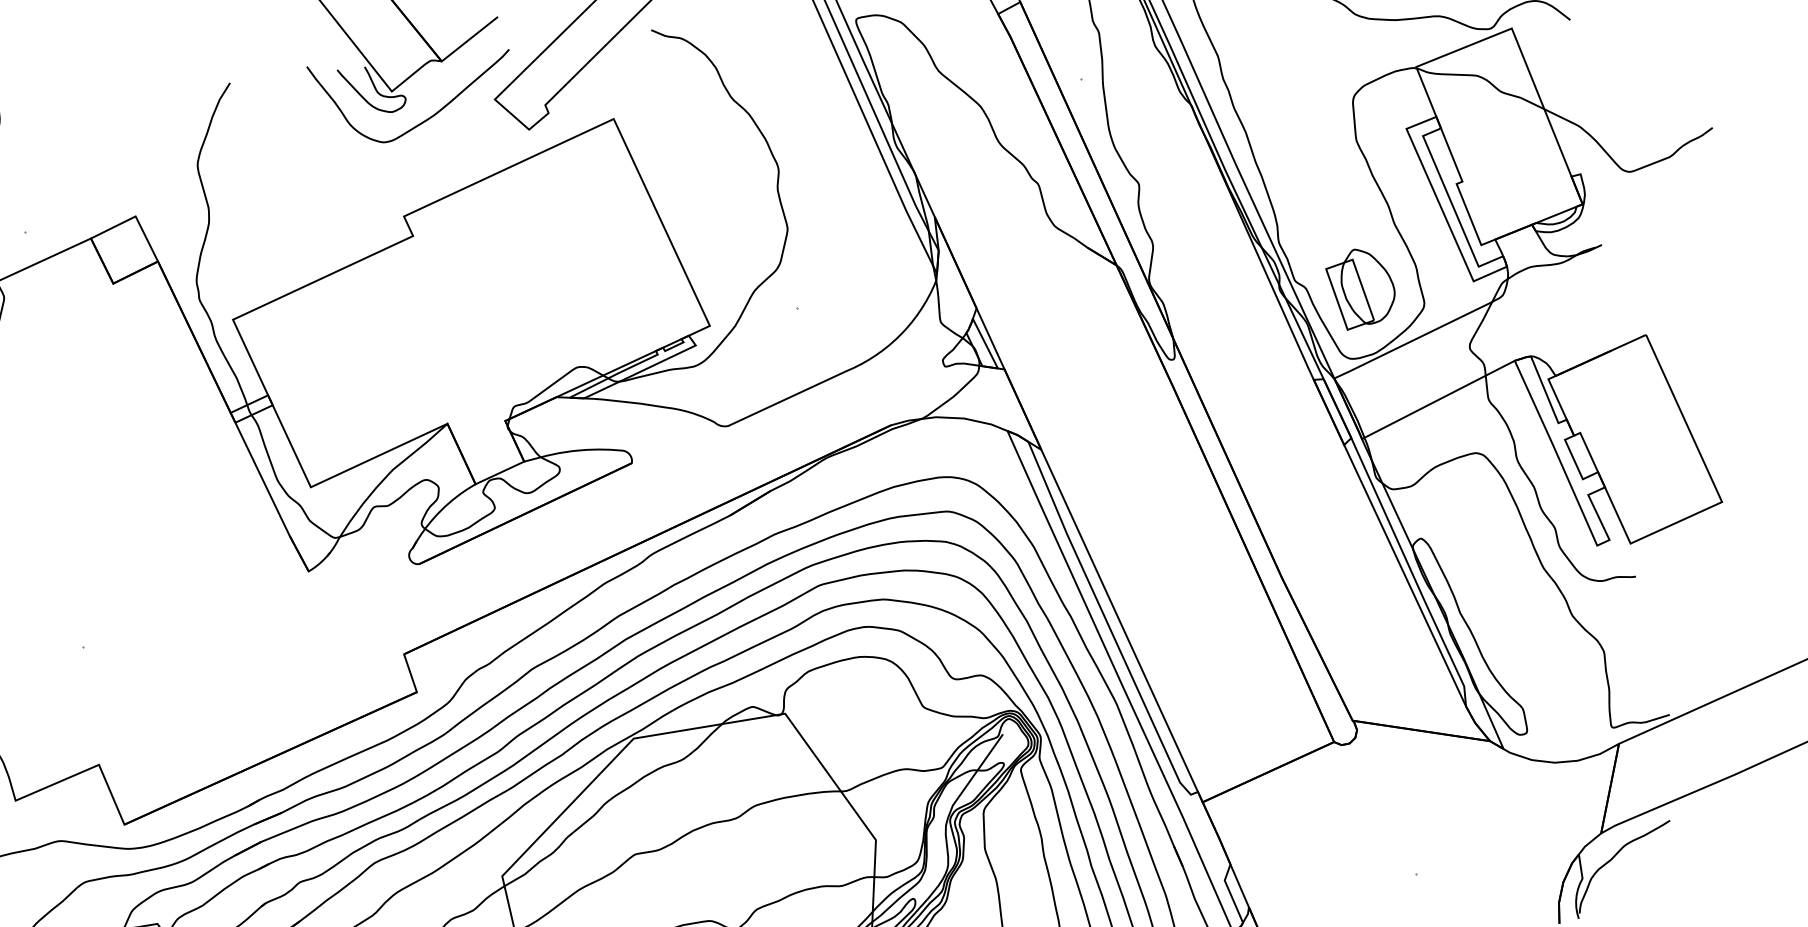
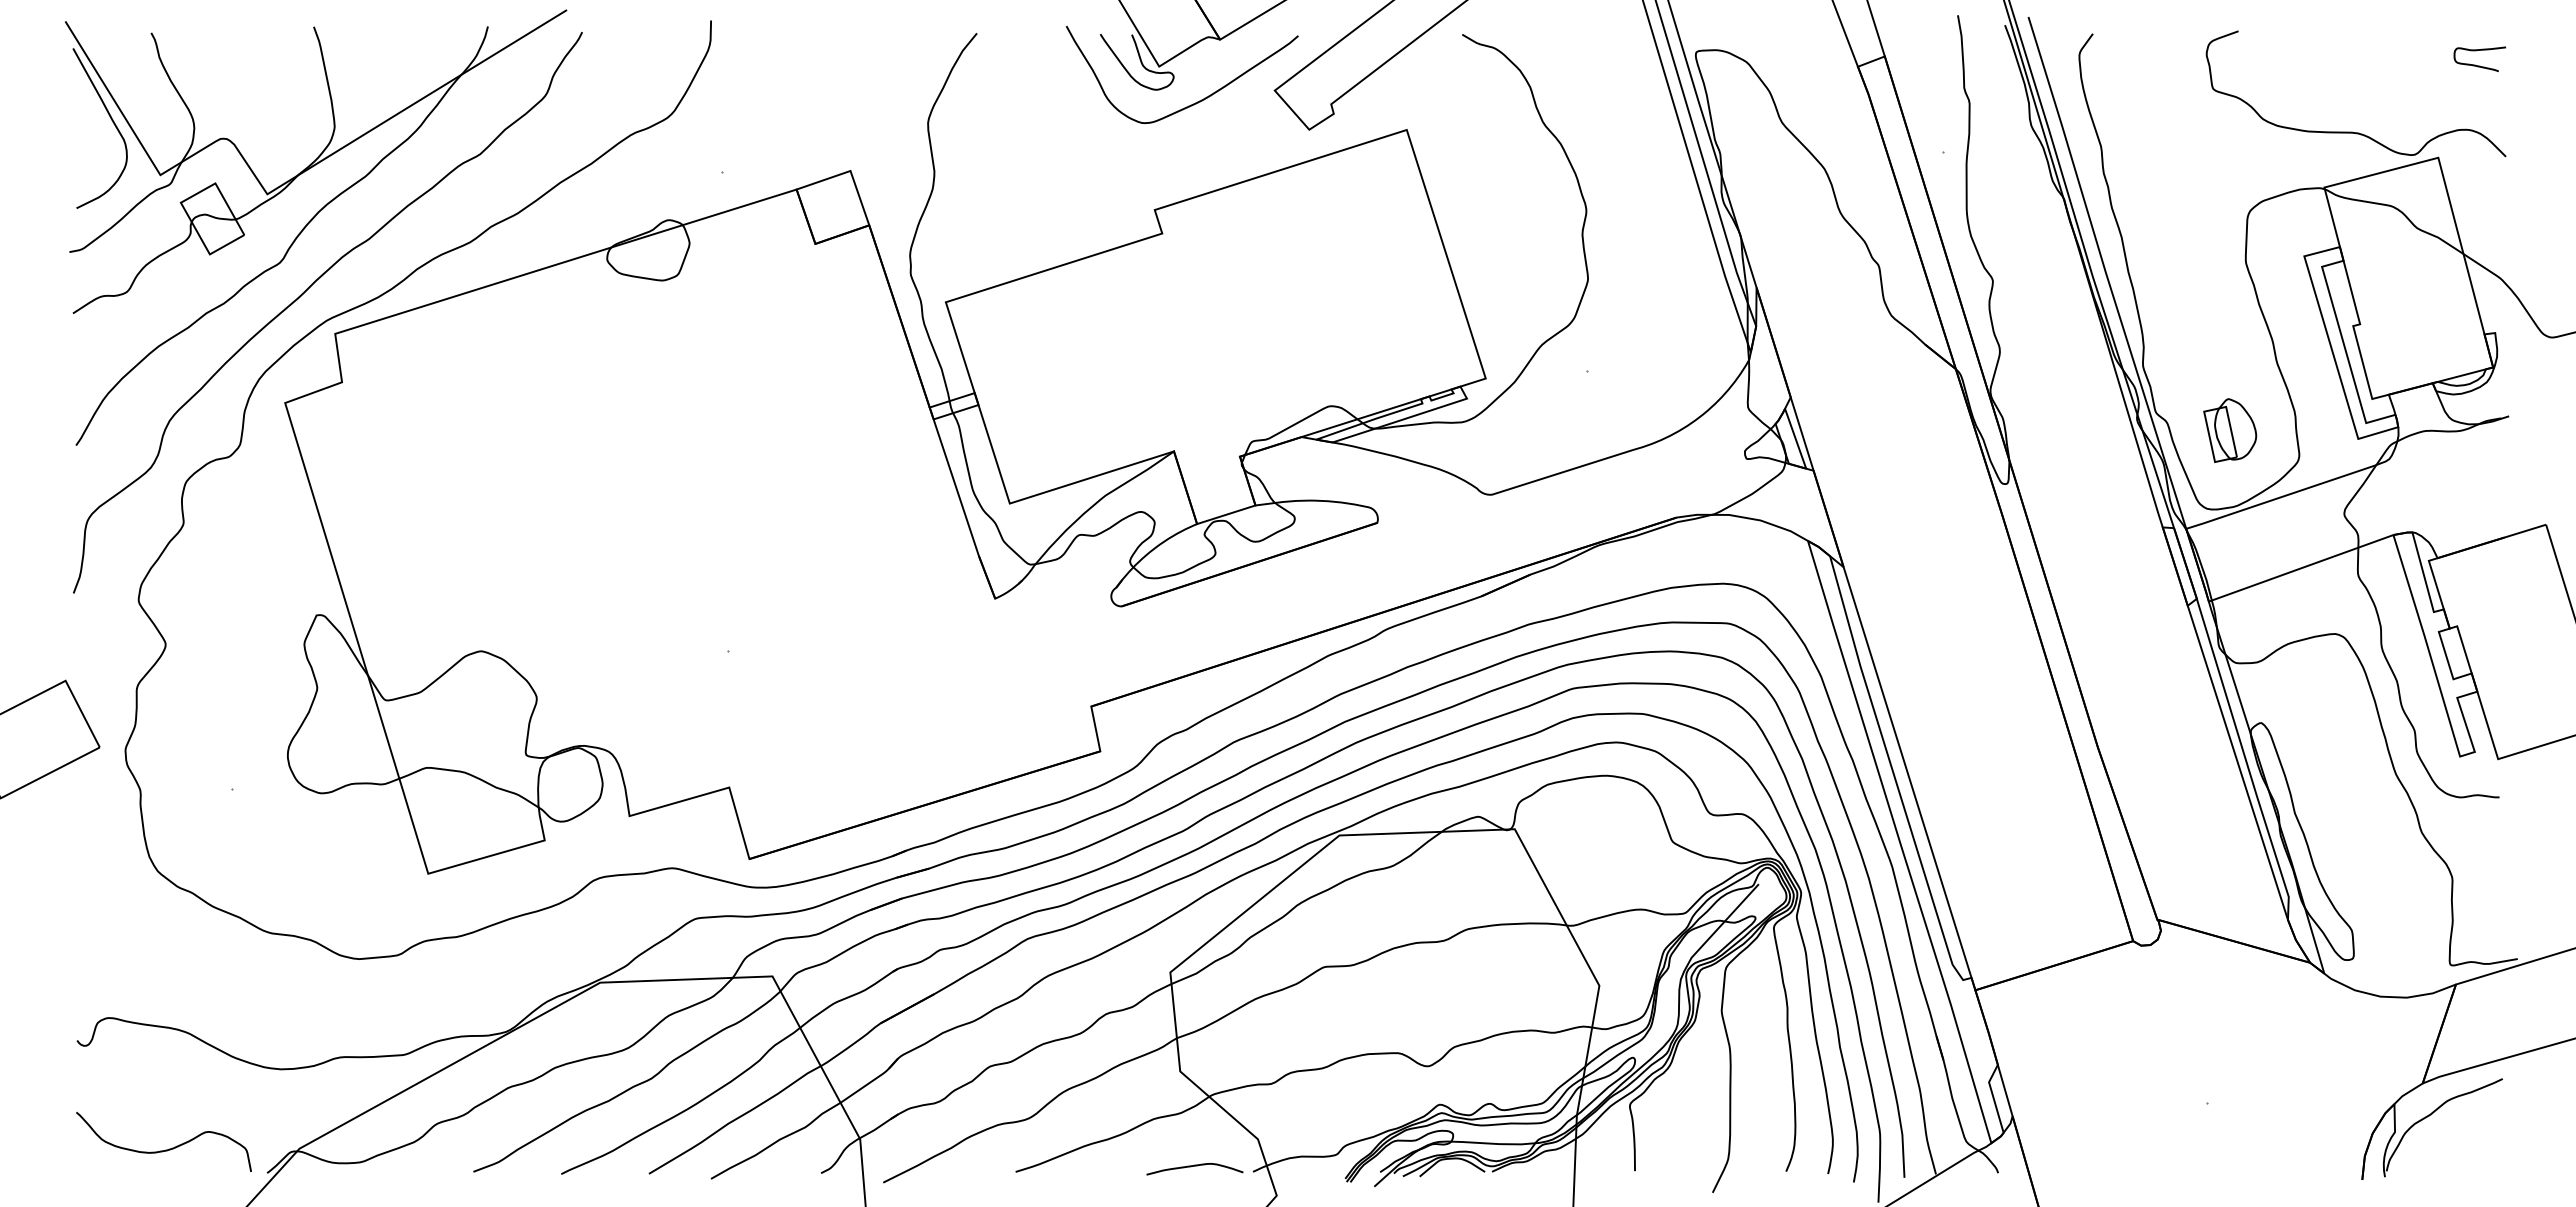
part: (1361, 288) -> (2230, 430), size x0.7

